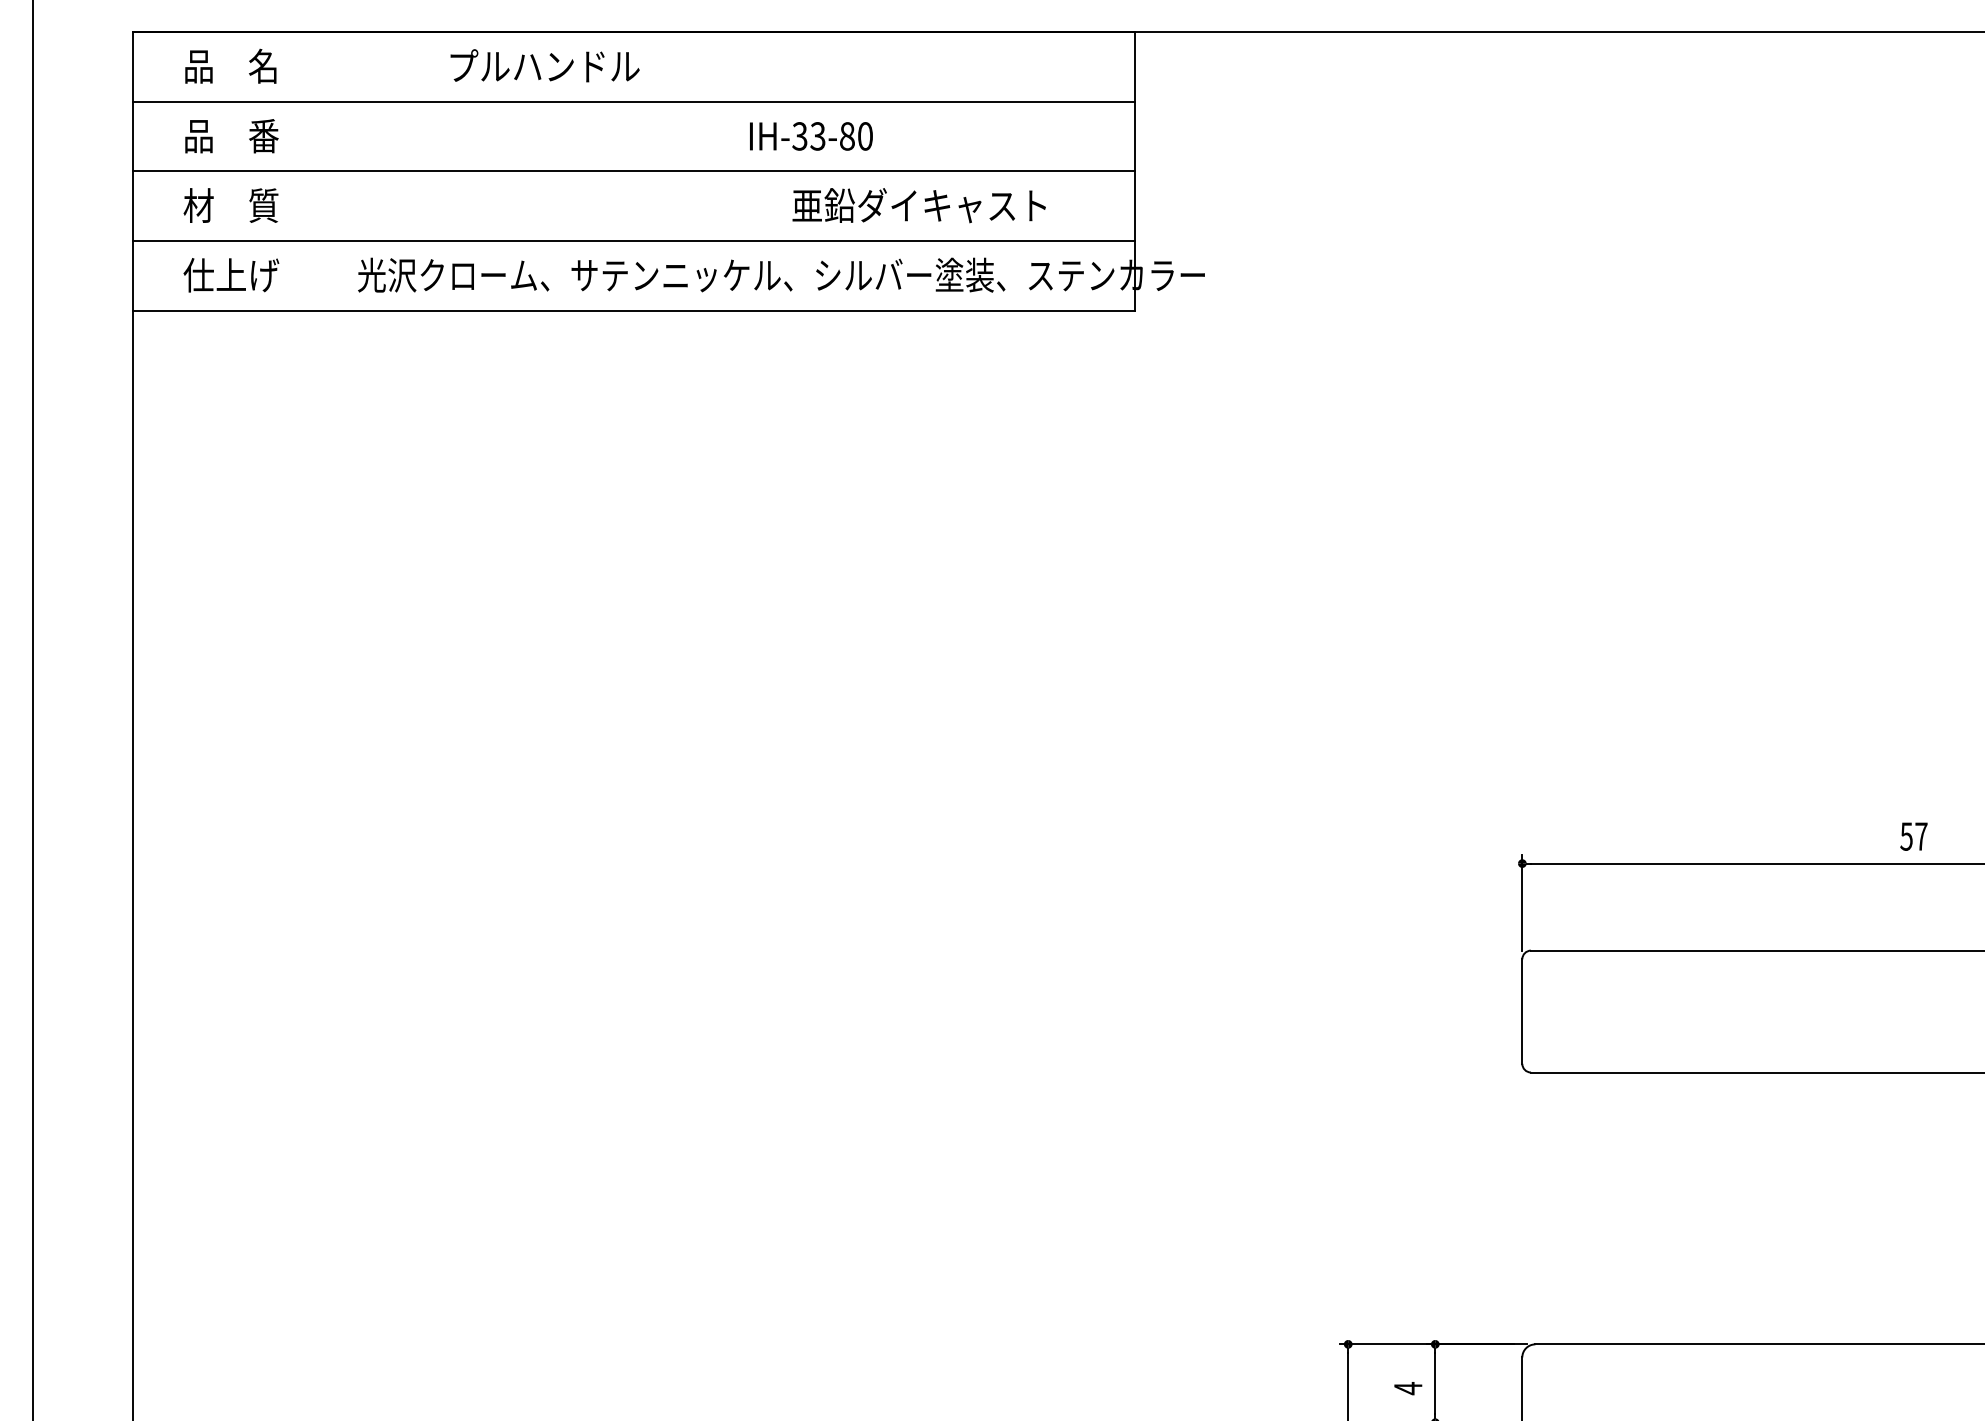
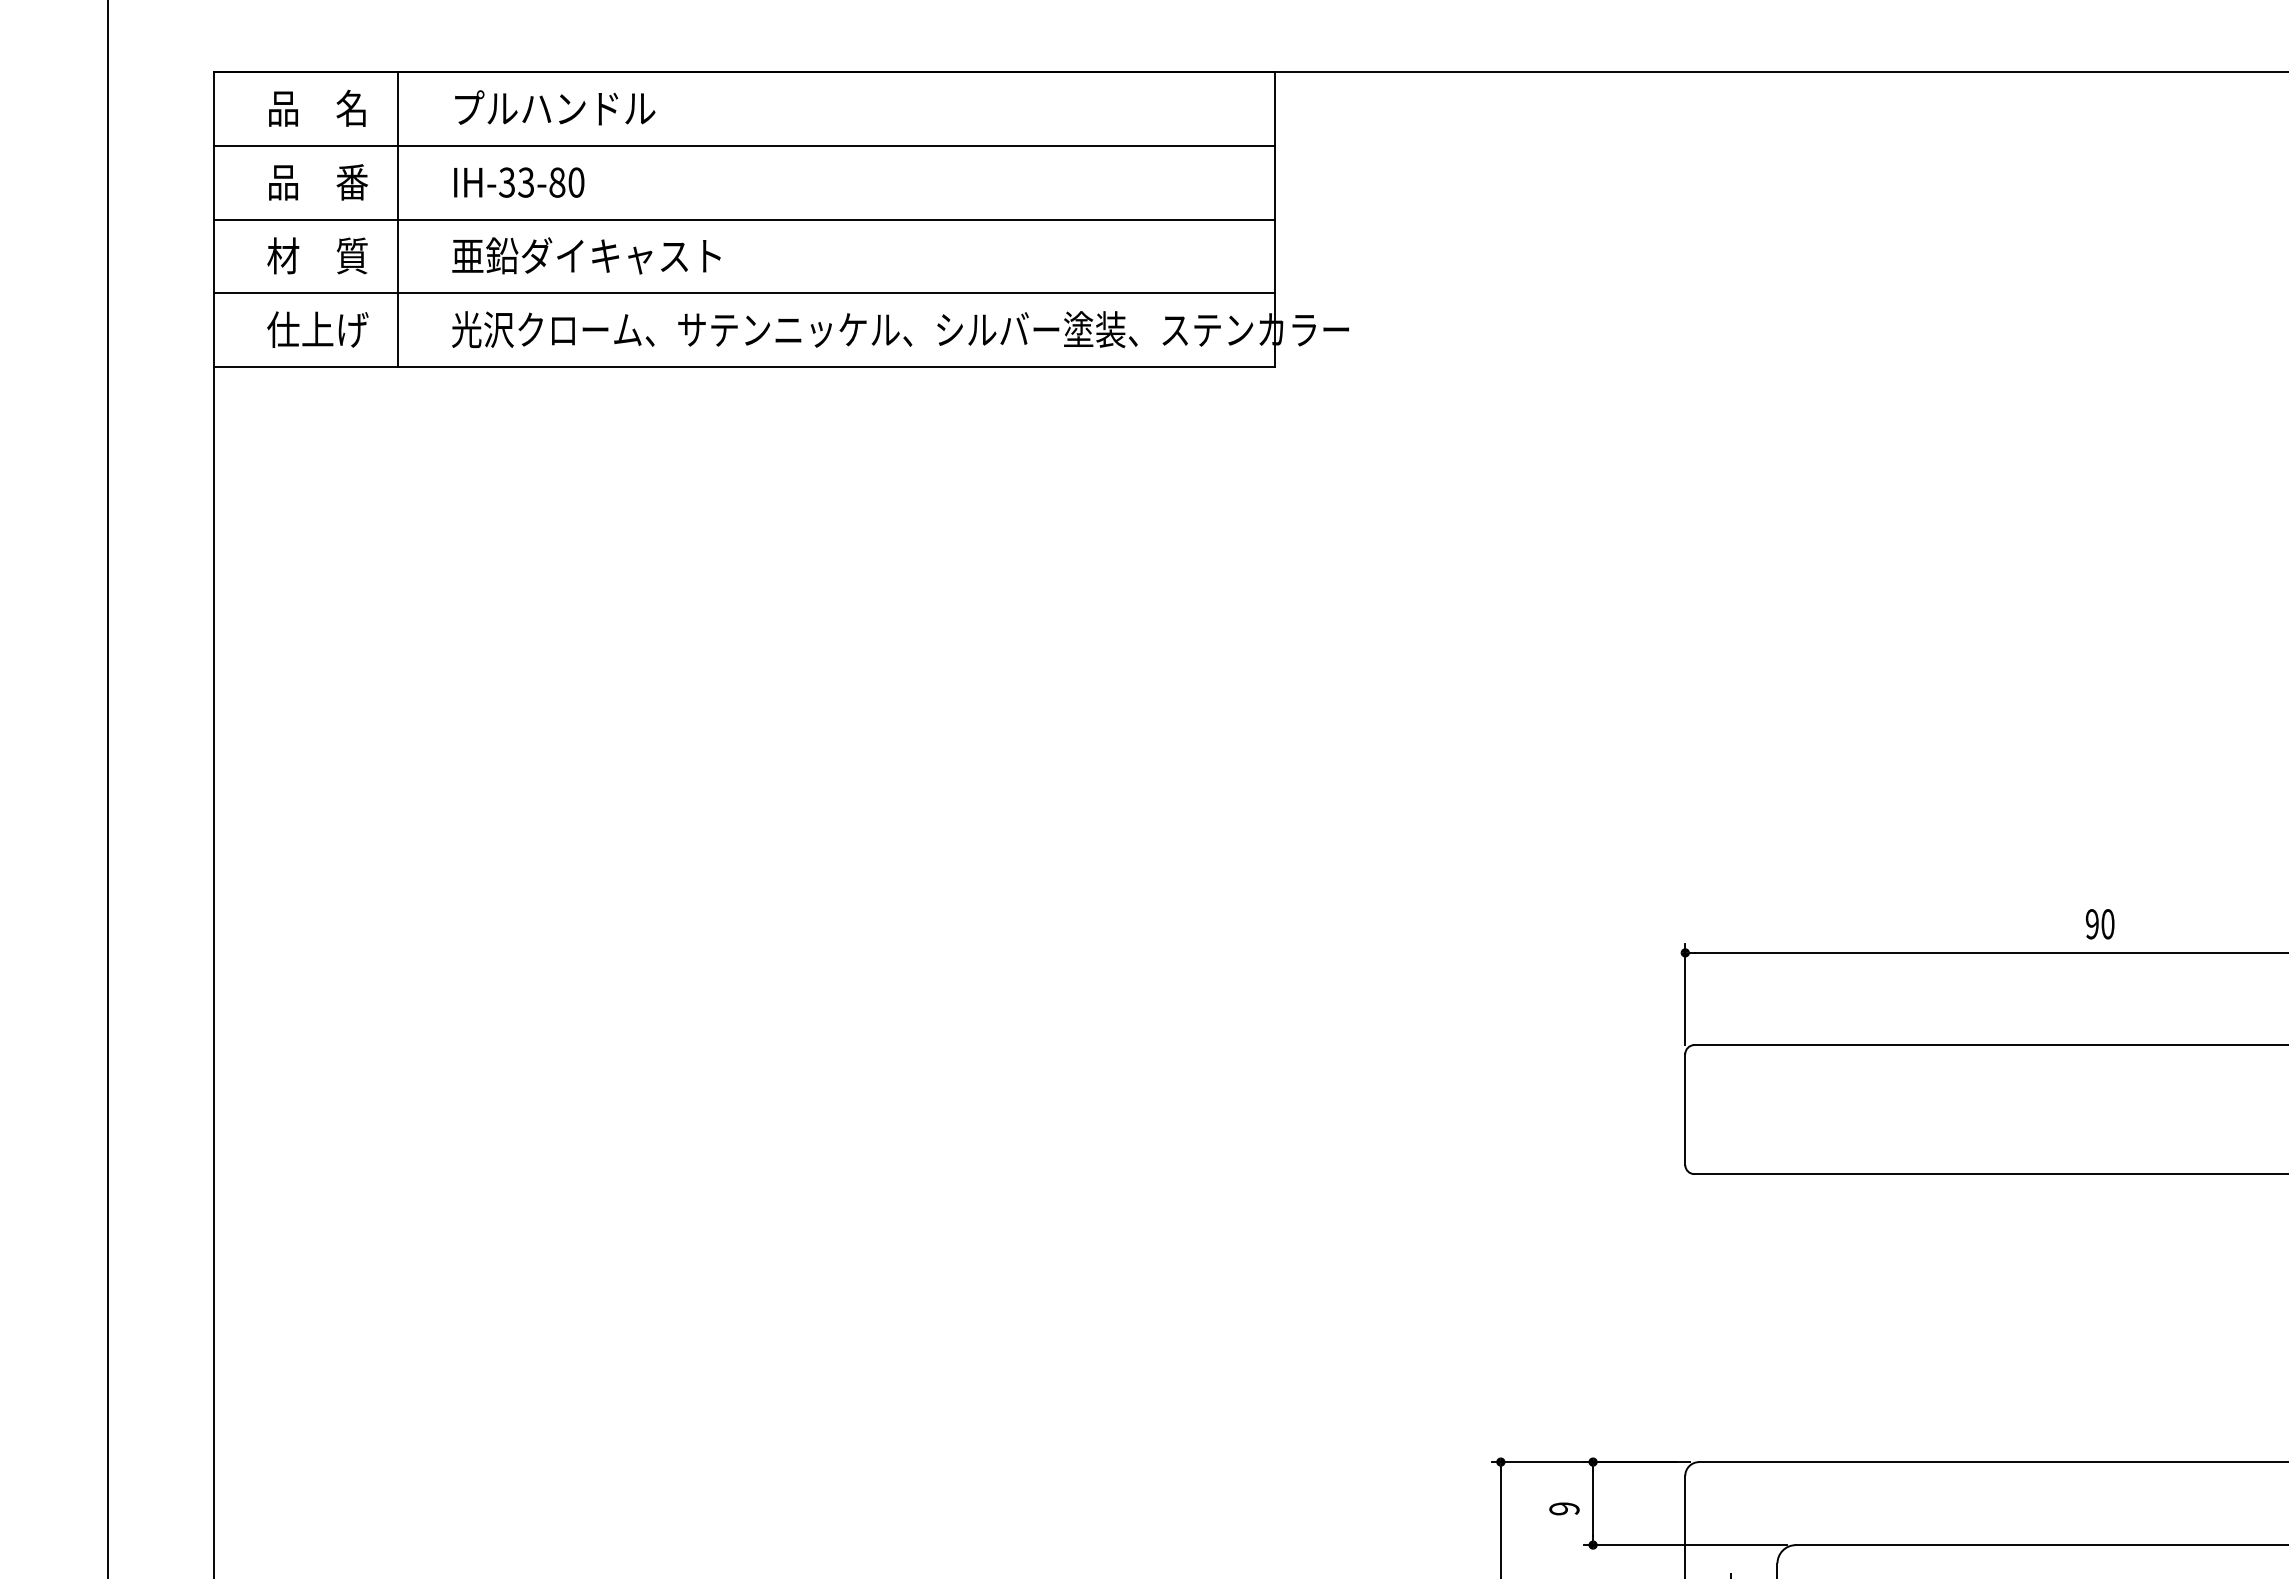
text: (545, 65) -> (555, 107), moved
text: (811, 136) -> (519, 182), moved
line: (307, 171) -> (398, 219), added
text: (919, 205) -> (586, 255), moved
text: (1913, 836) -> (2099, 924), 57 -> 90
text: (1408, 1388) -> (1564, 1508), 4 -> 9

